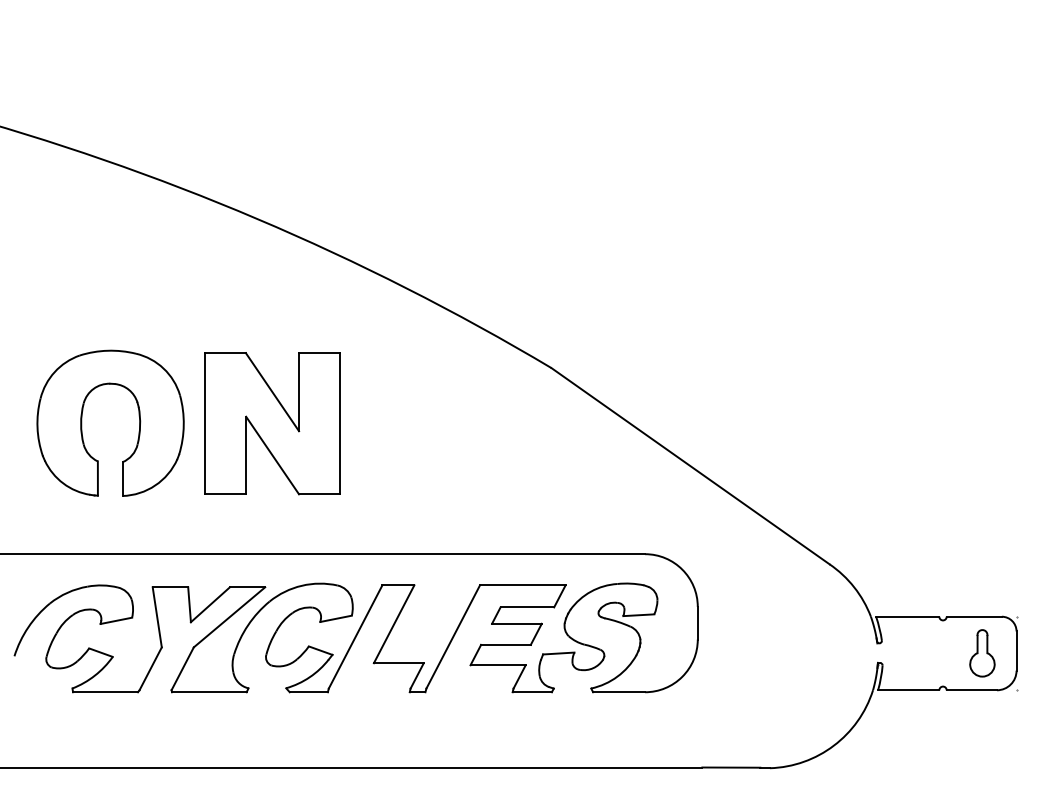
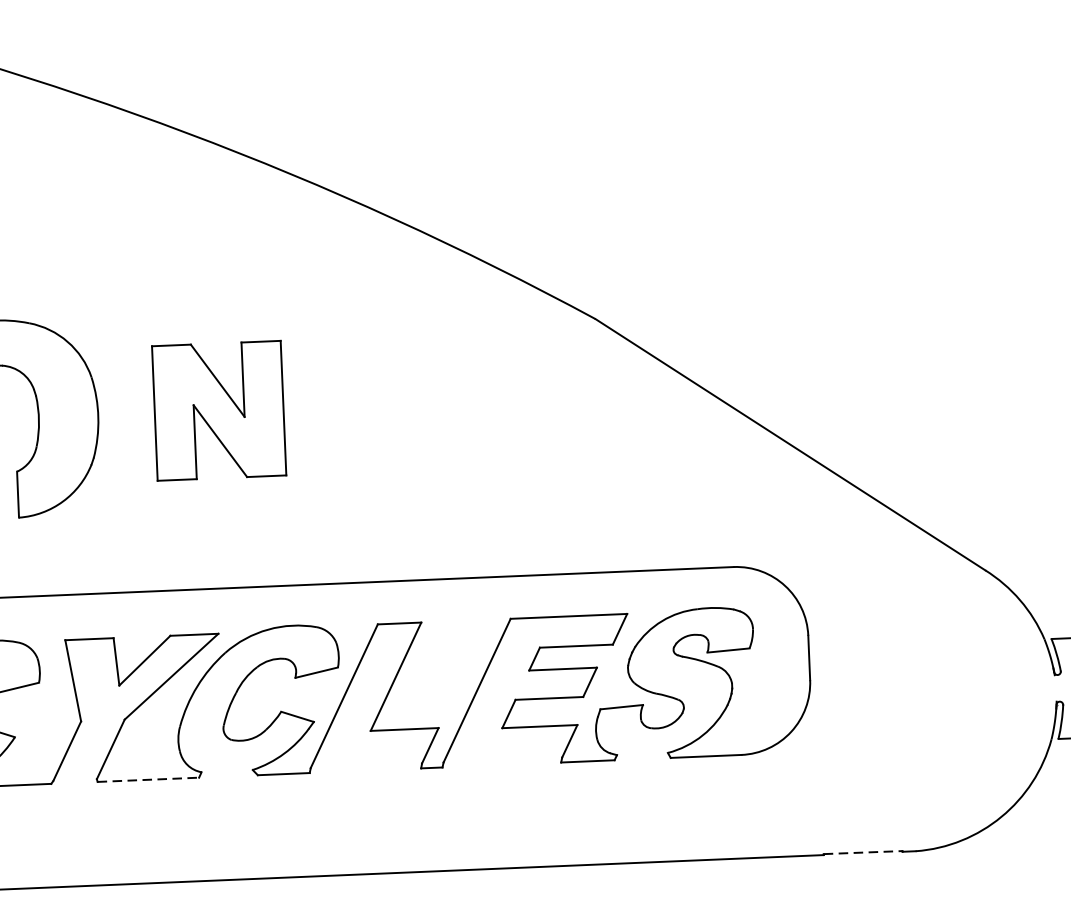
part: (272, 423) -> (219, 410), size x0.7
line: (209, 692) -> (148, 780), solid -> dashed
line: (731, 767) -> (863, 852), solid -> dashed

